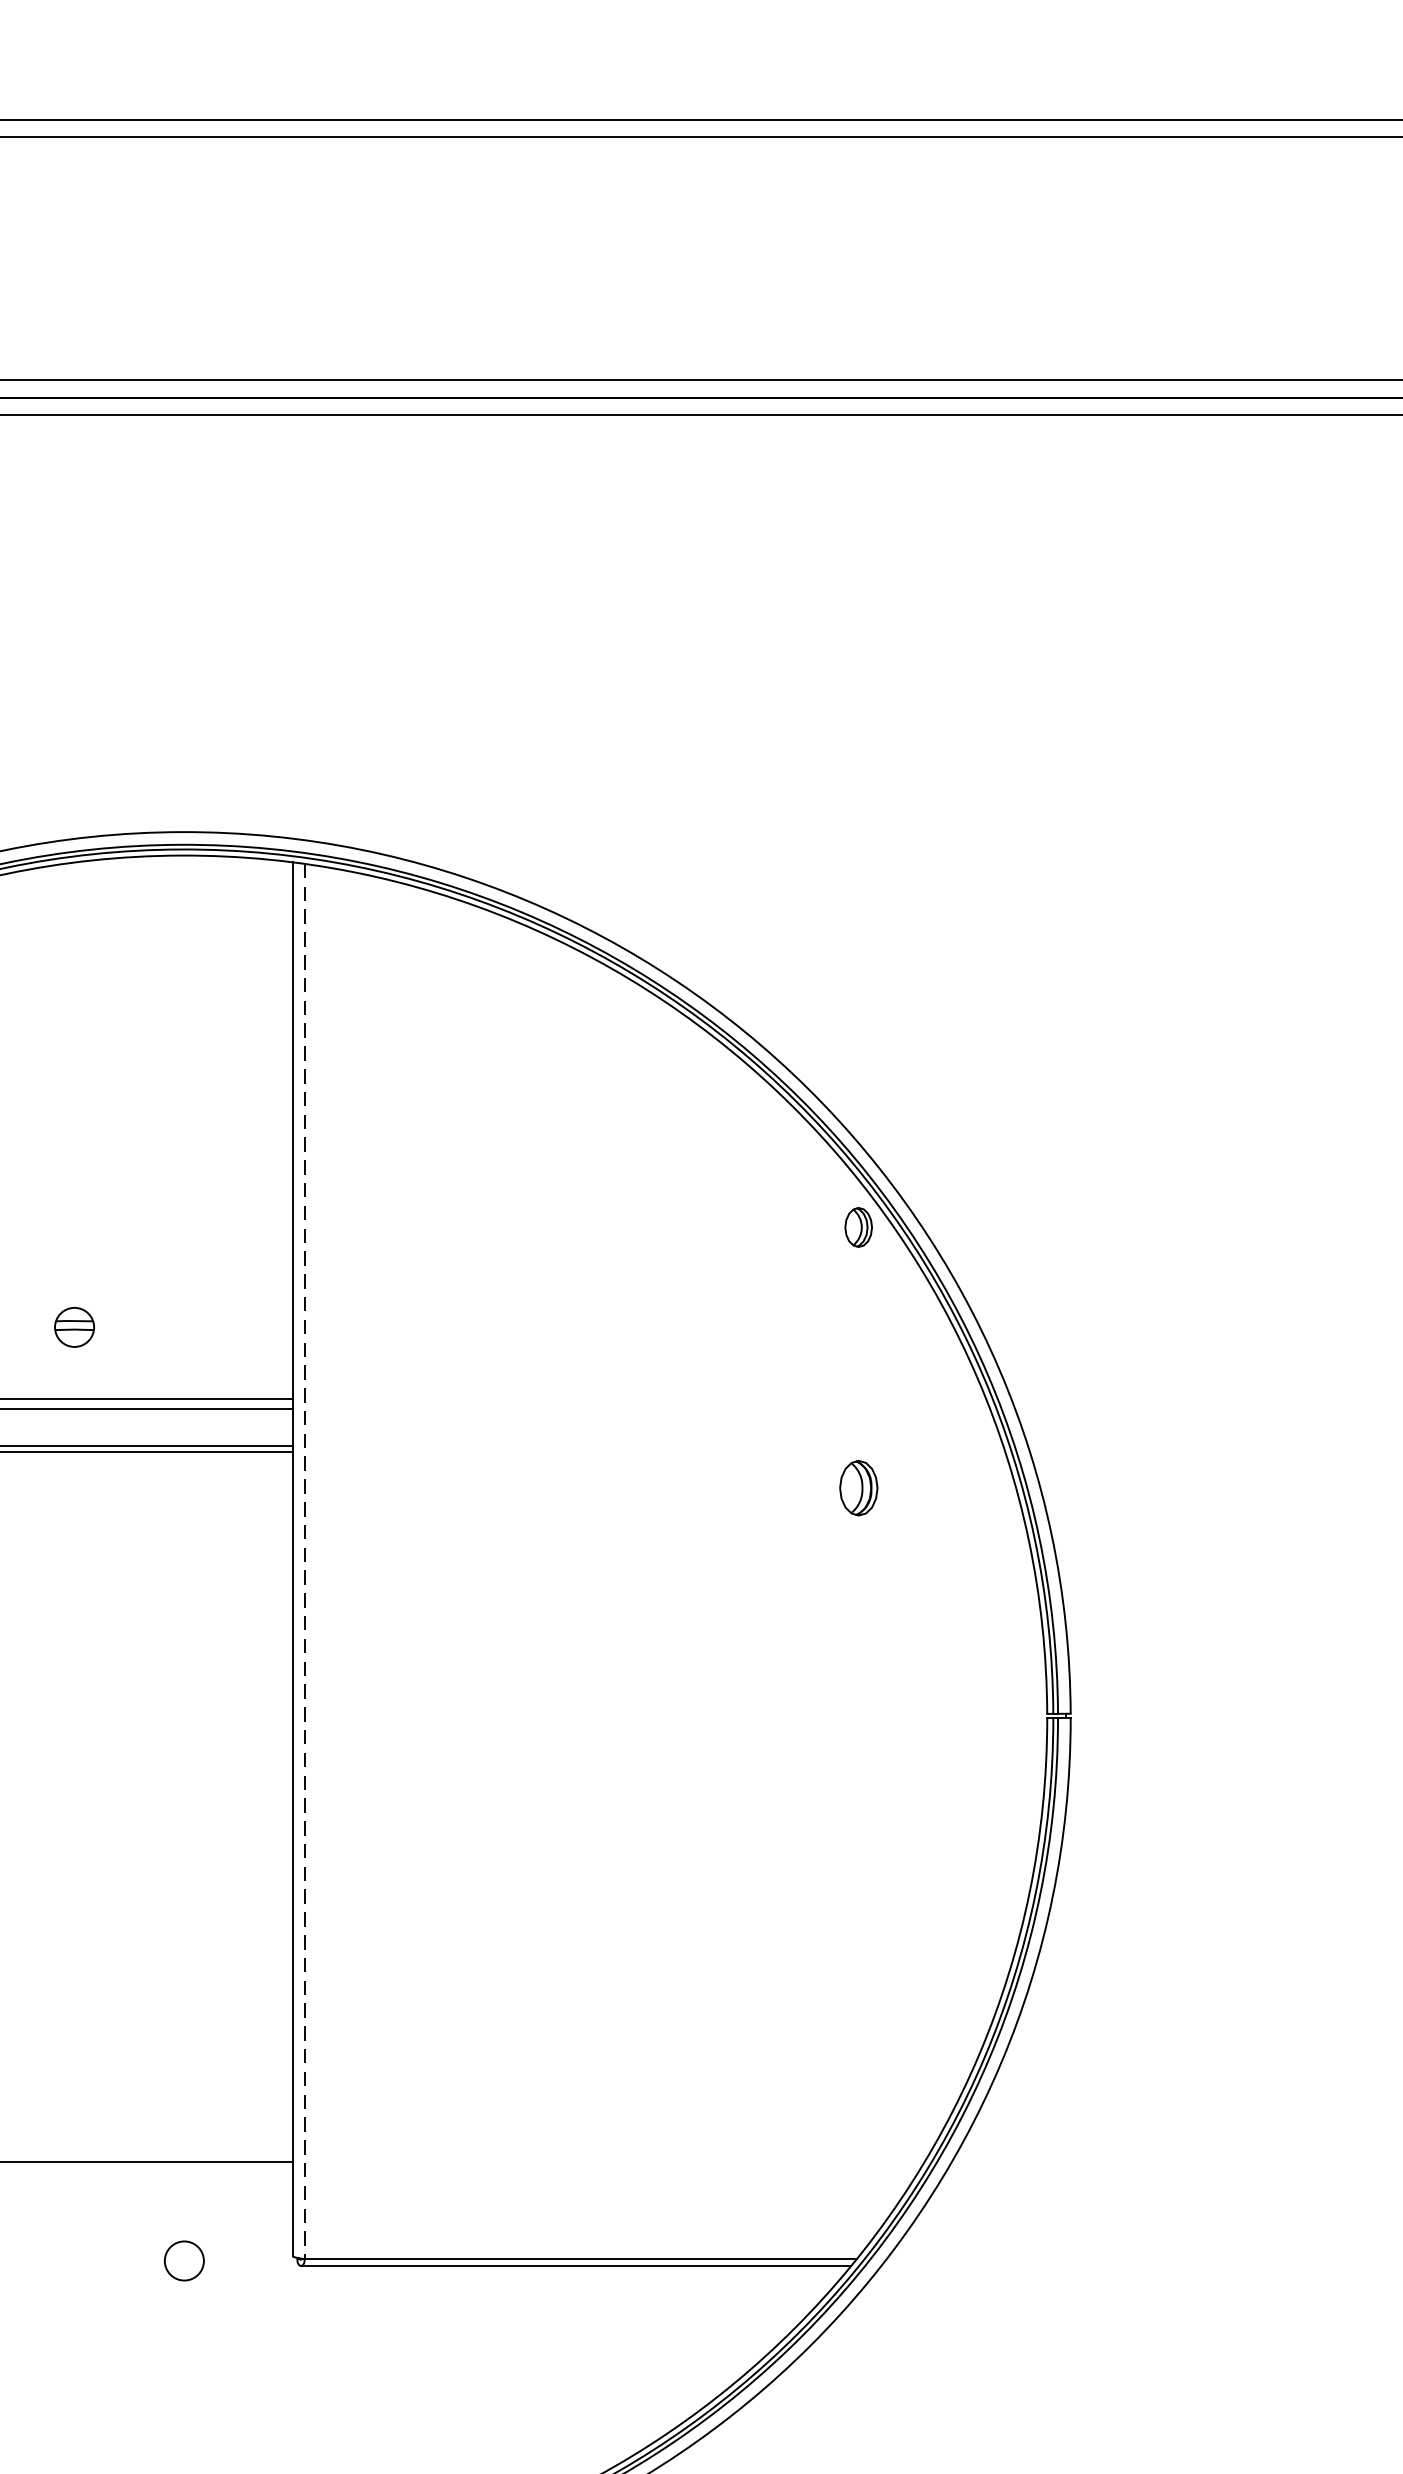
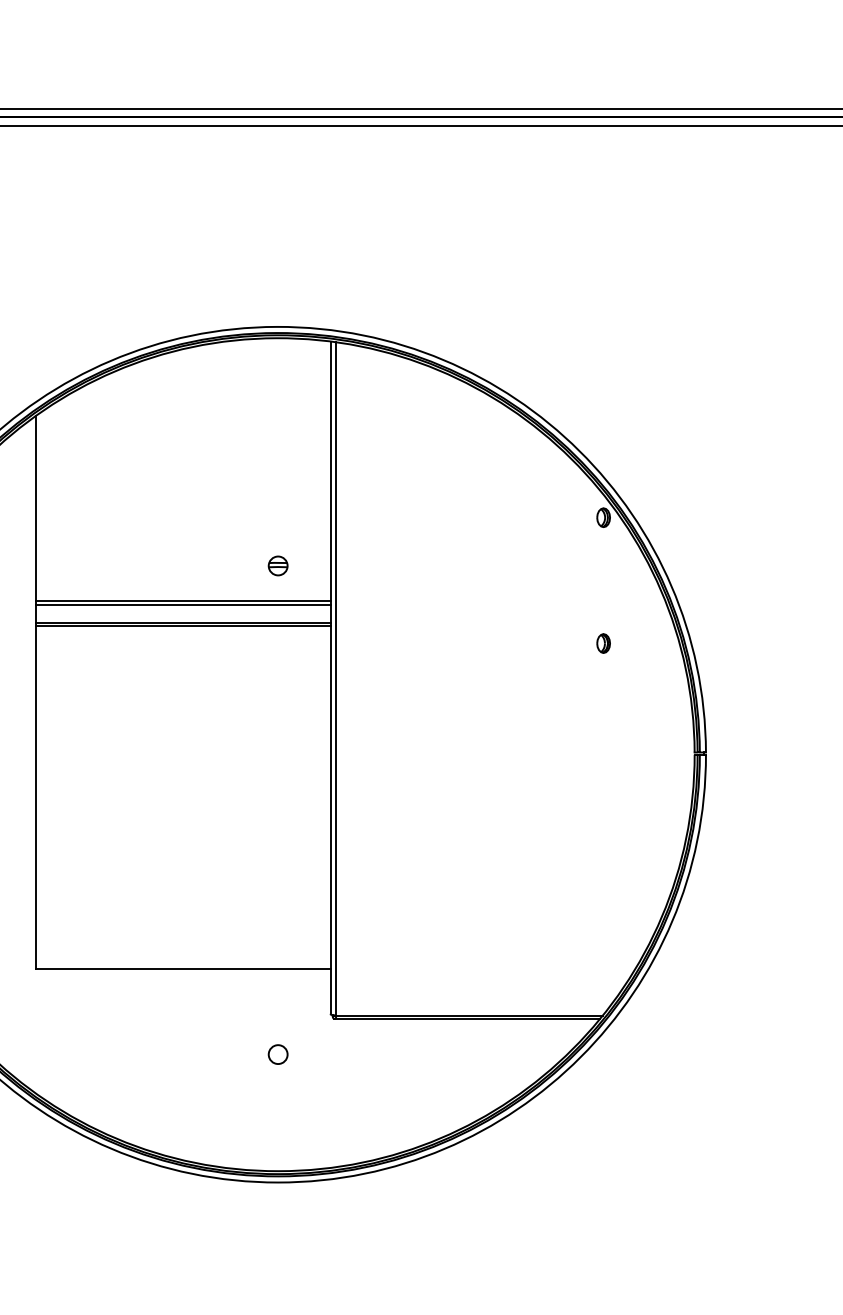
part: (73, 1326) -> (277, 565), moved
part: (858, 1488) -> (603, 643), size x0.71
line: (305, 1562) -> (336, 679), dashed -> solid
circle: (182, 2260) -> (277, 1054), moved

